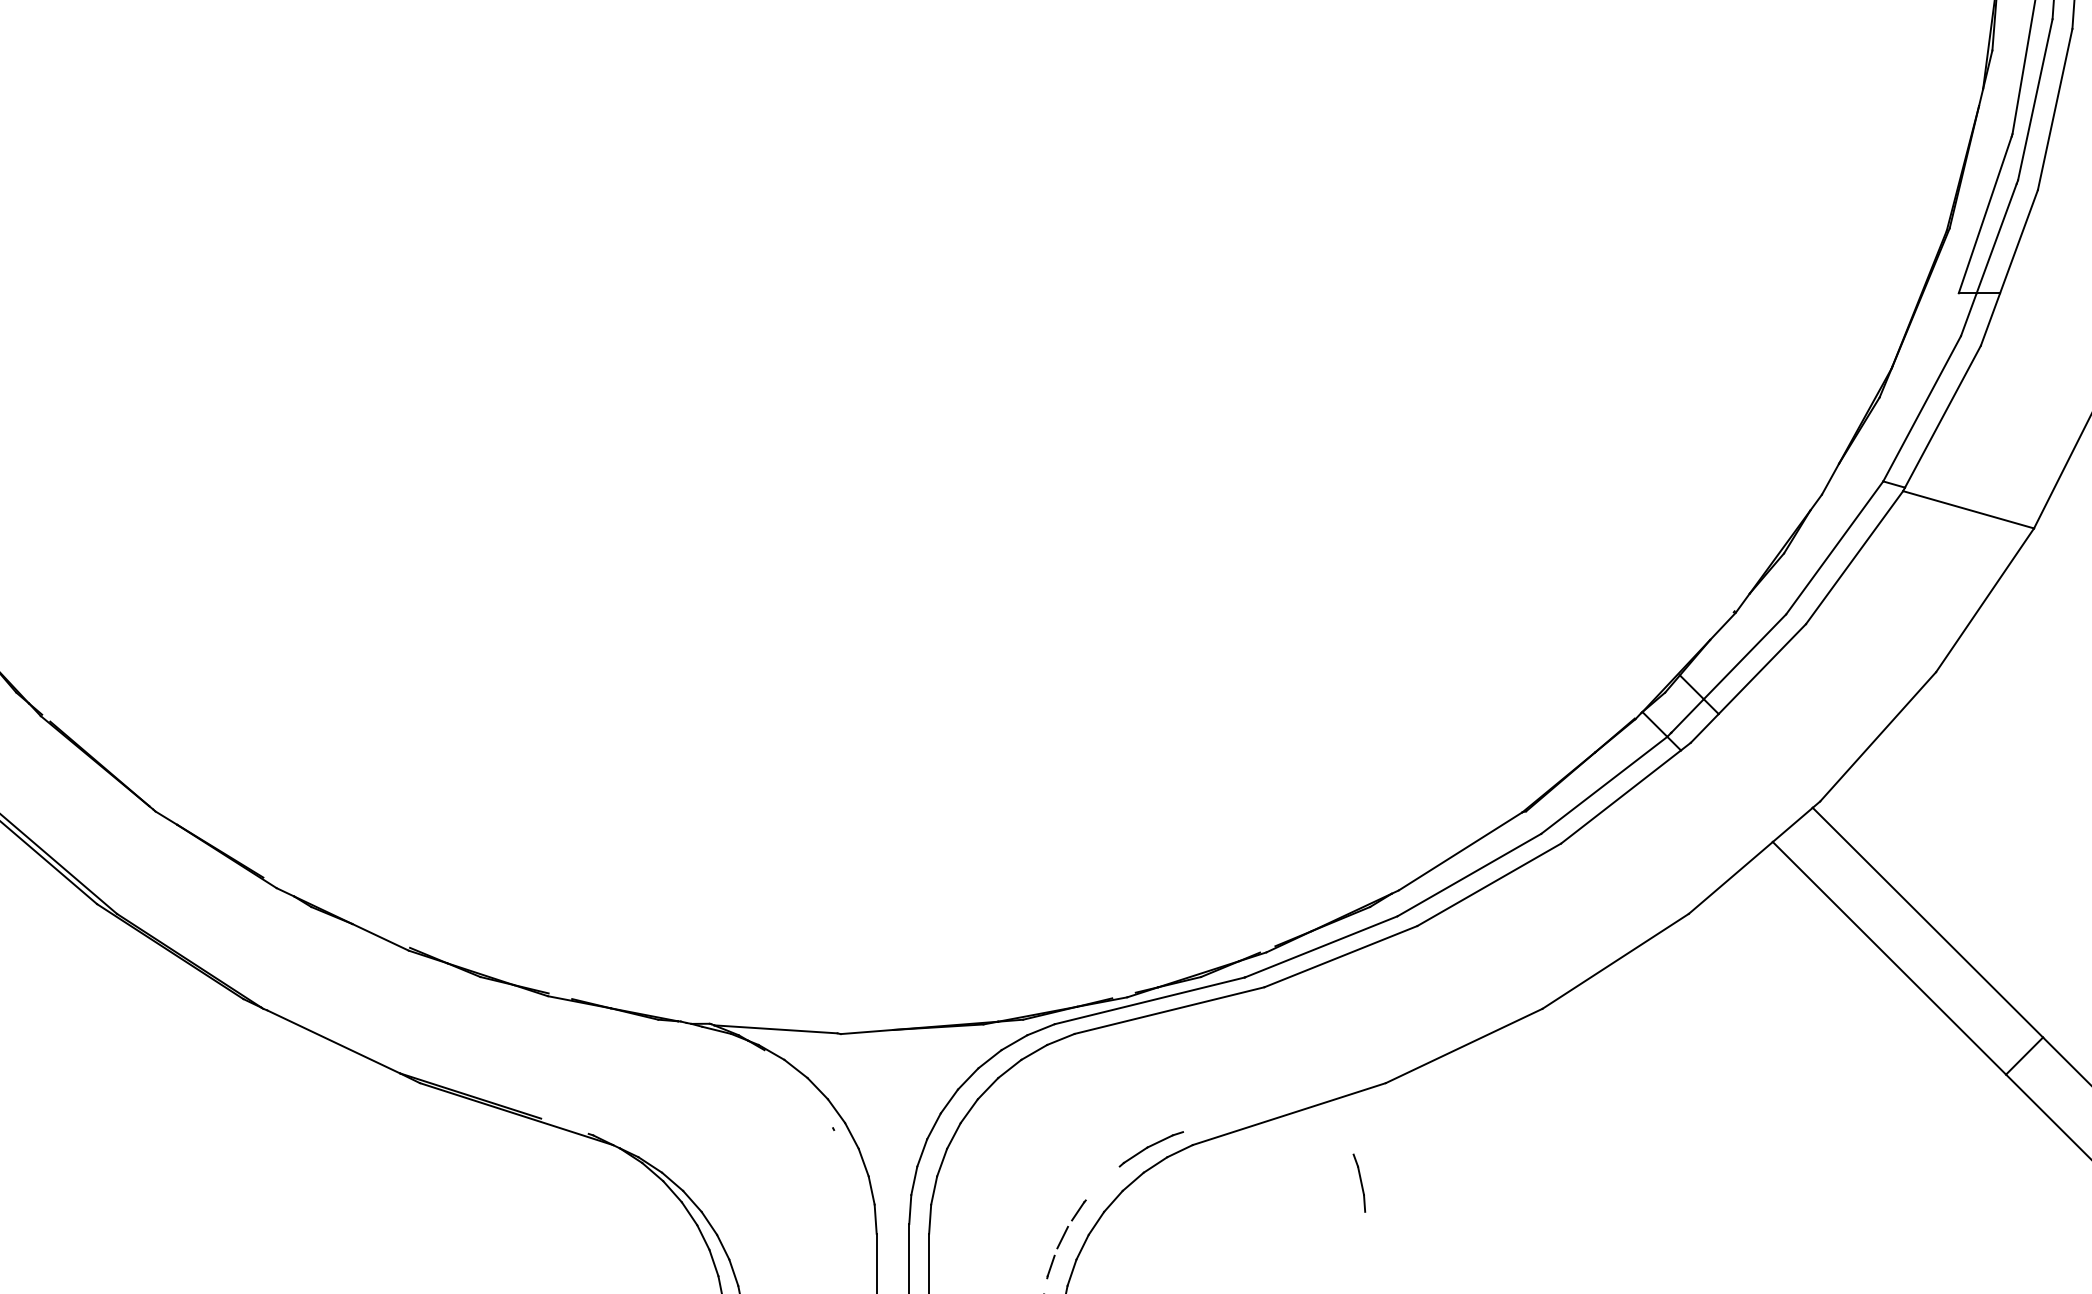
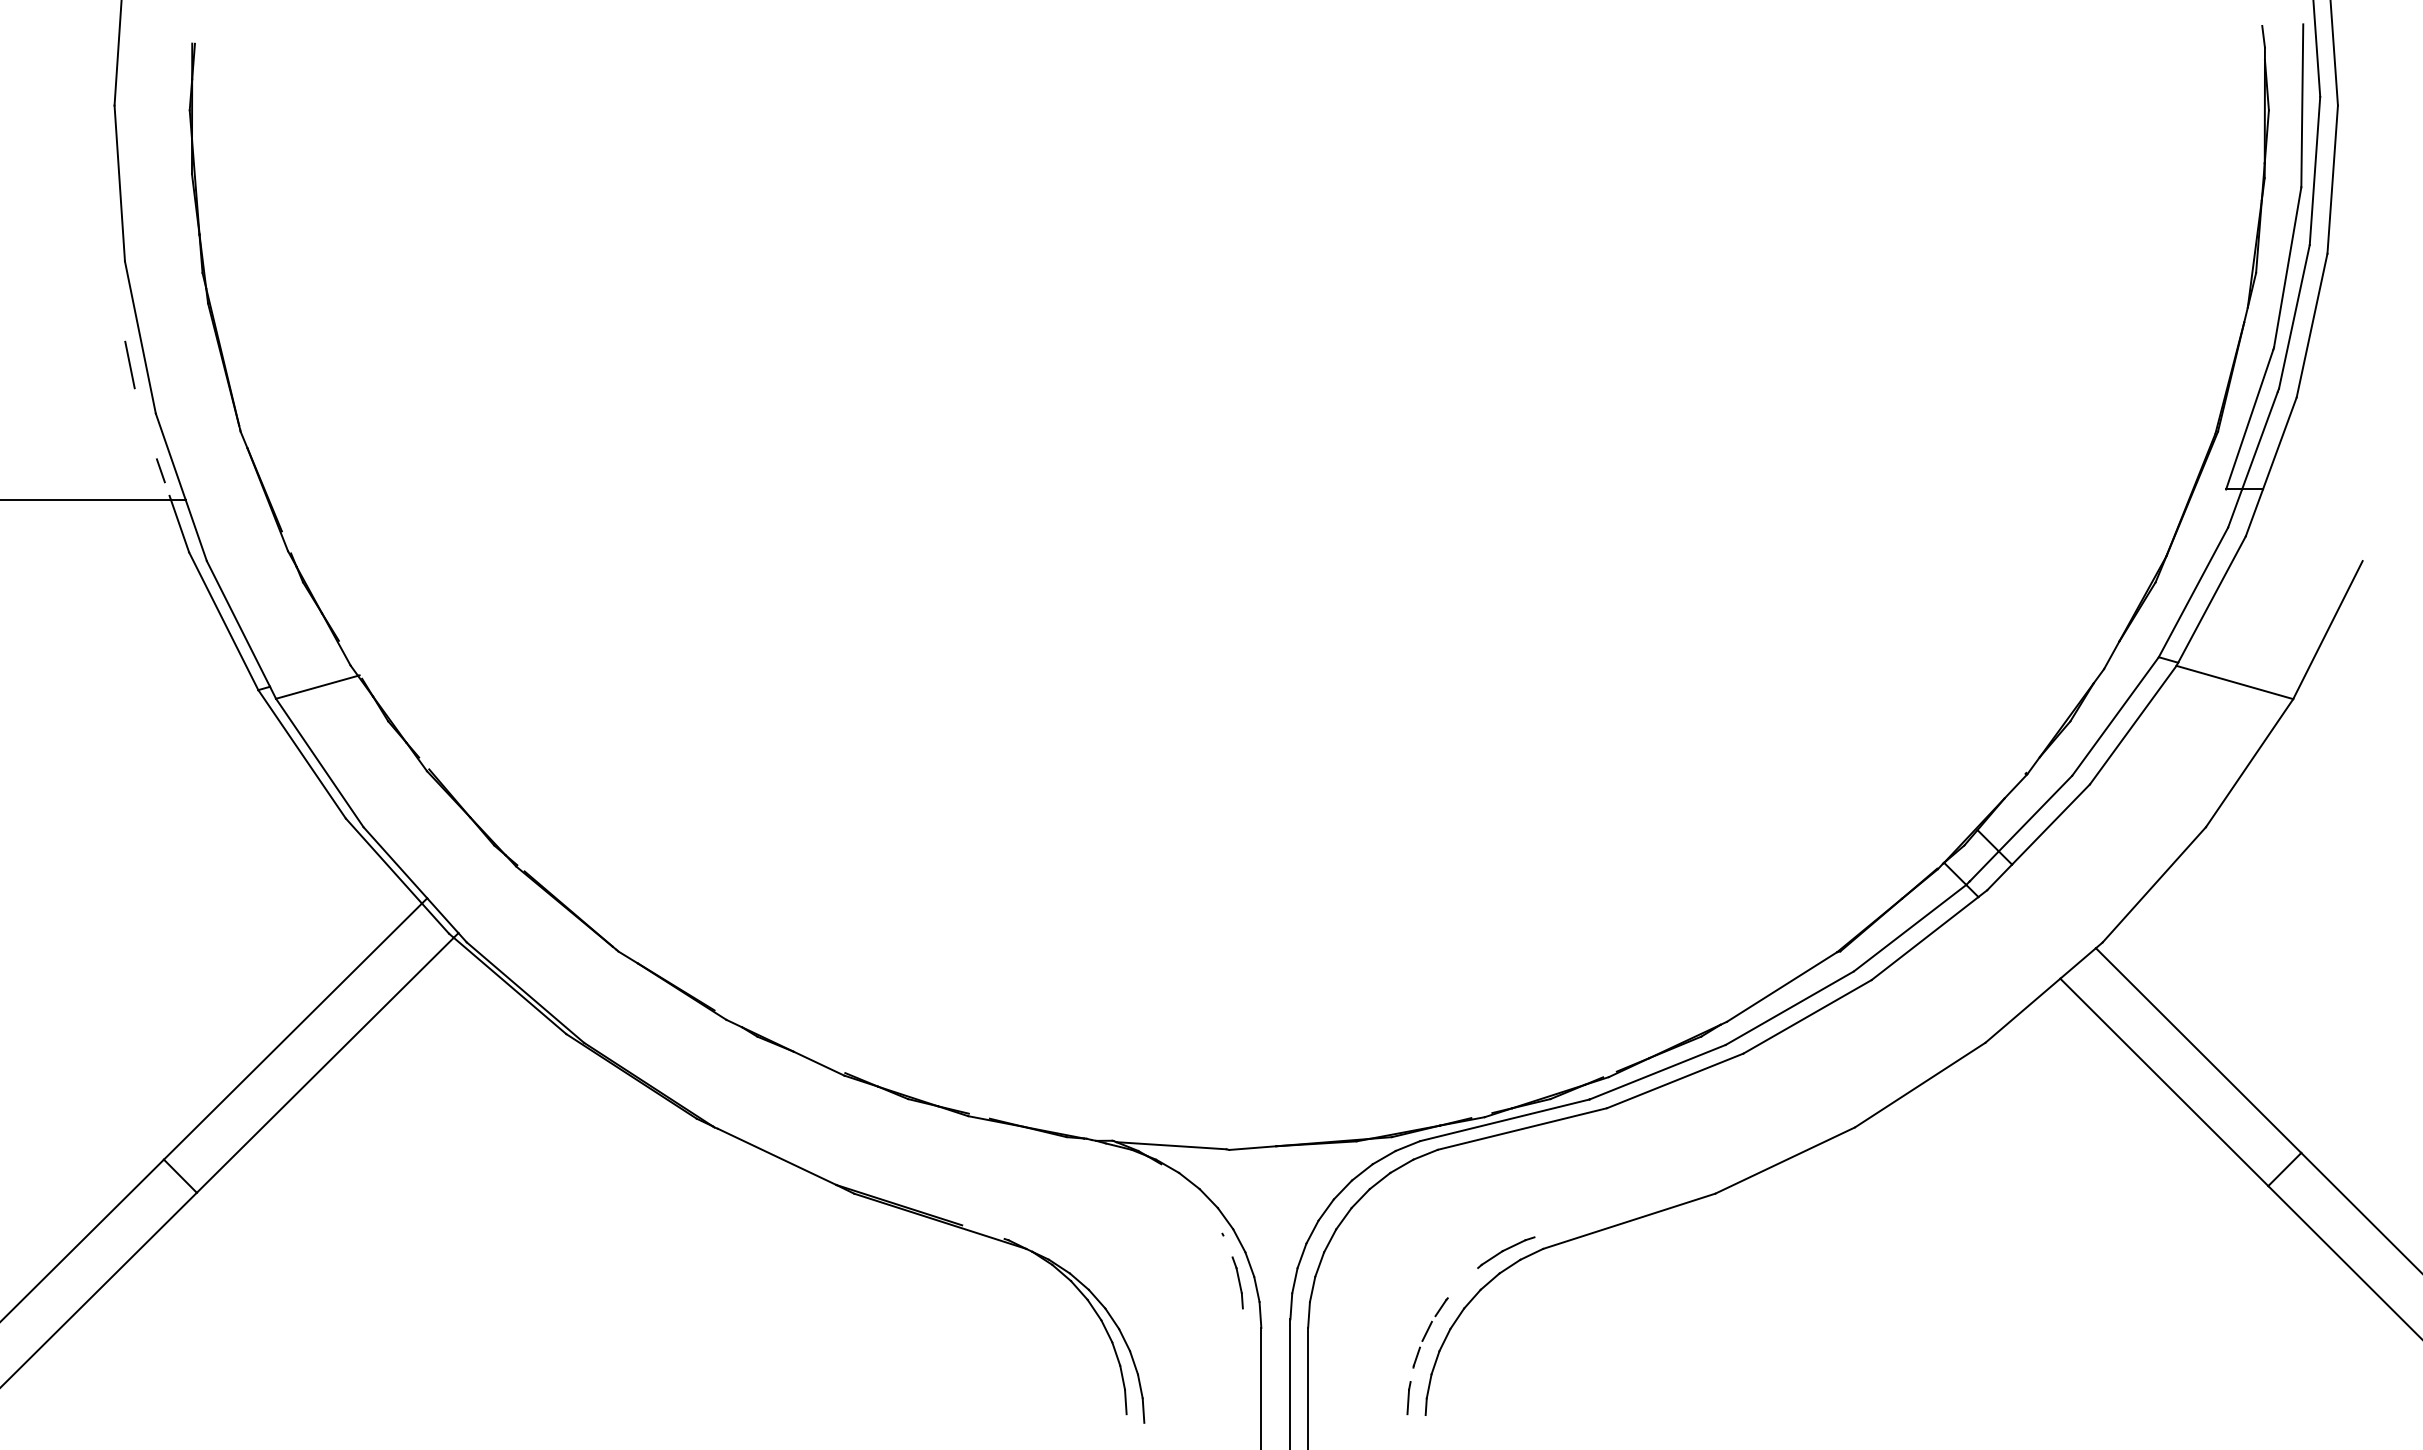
part: (1359, 1182) -> (1237, 1282), moved

